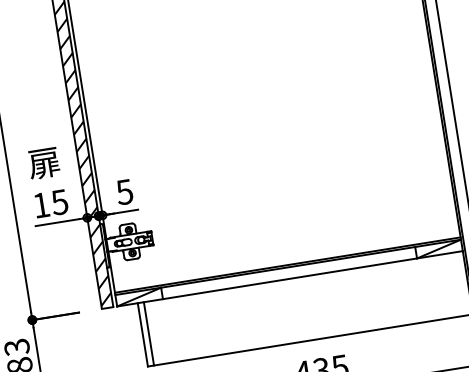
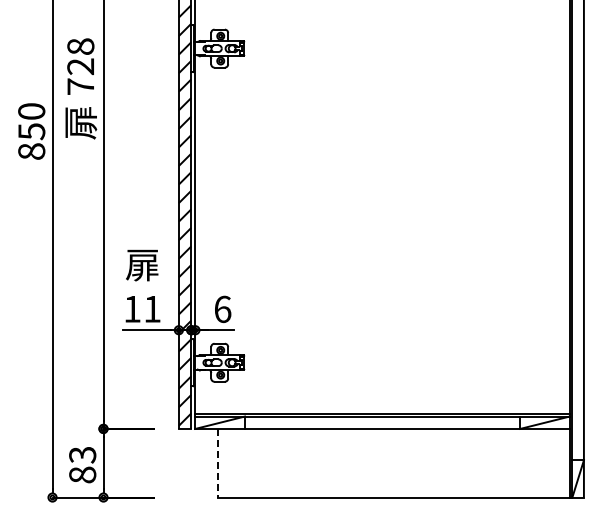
text: (124, 192) -> (222, 309), 5 -> 6
text: (58, 202) -> (151, 309), 15 -> 11
line: (148, 333) -> (224, 462), removed
line: (142, 335) -> (217, 463), solid -> dashed

